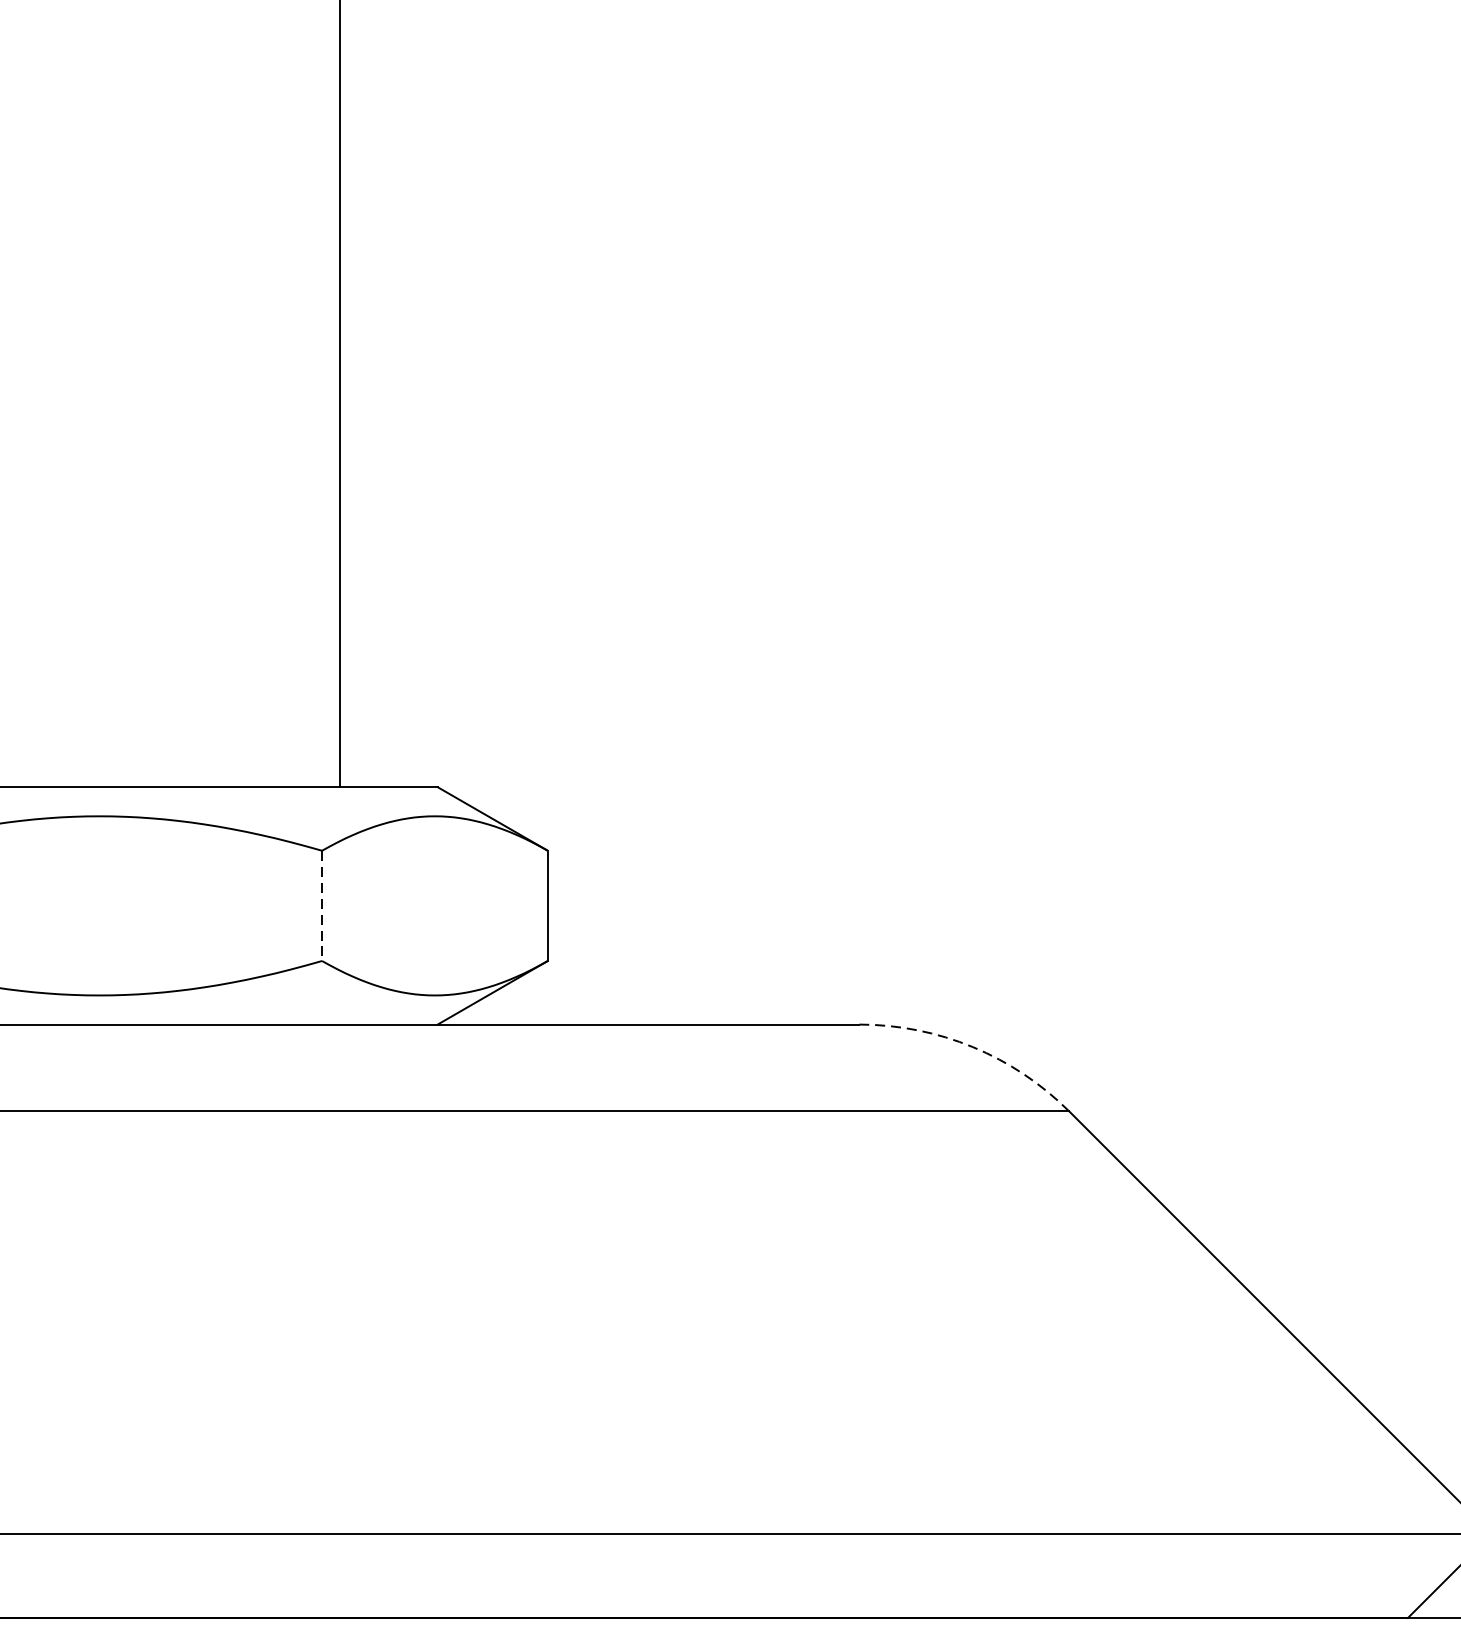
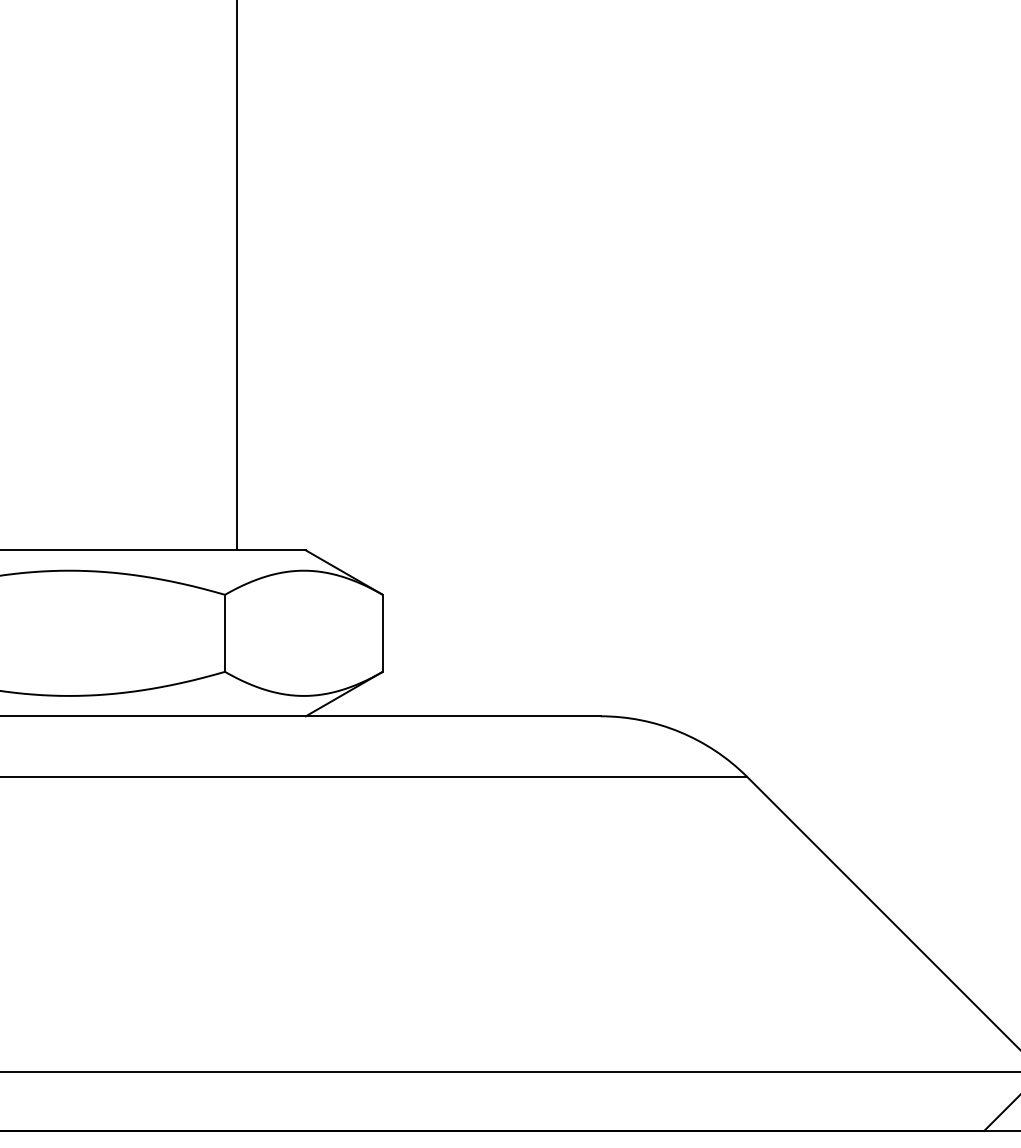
line: (322, 906) -> (225, 633), dashed -> solid
arc: (973, 1047) -> (680, 732), dashed -> solid

